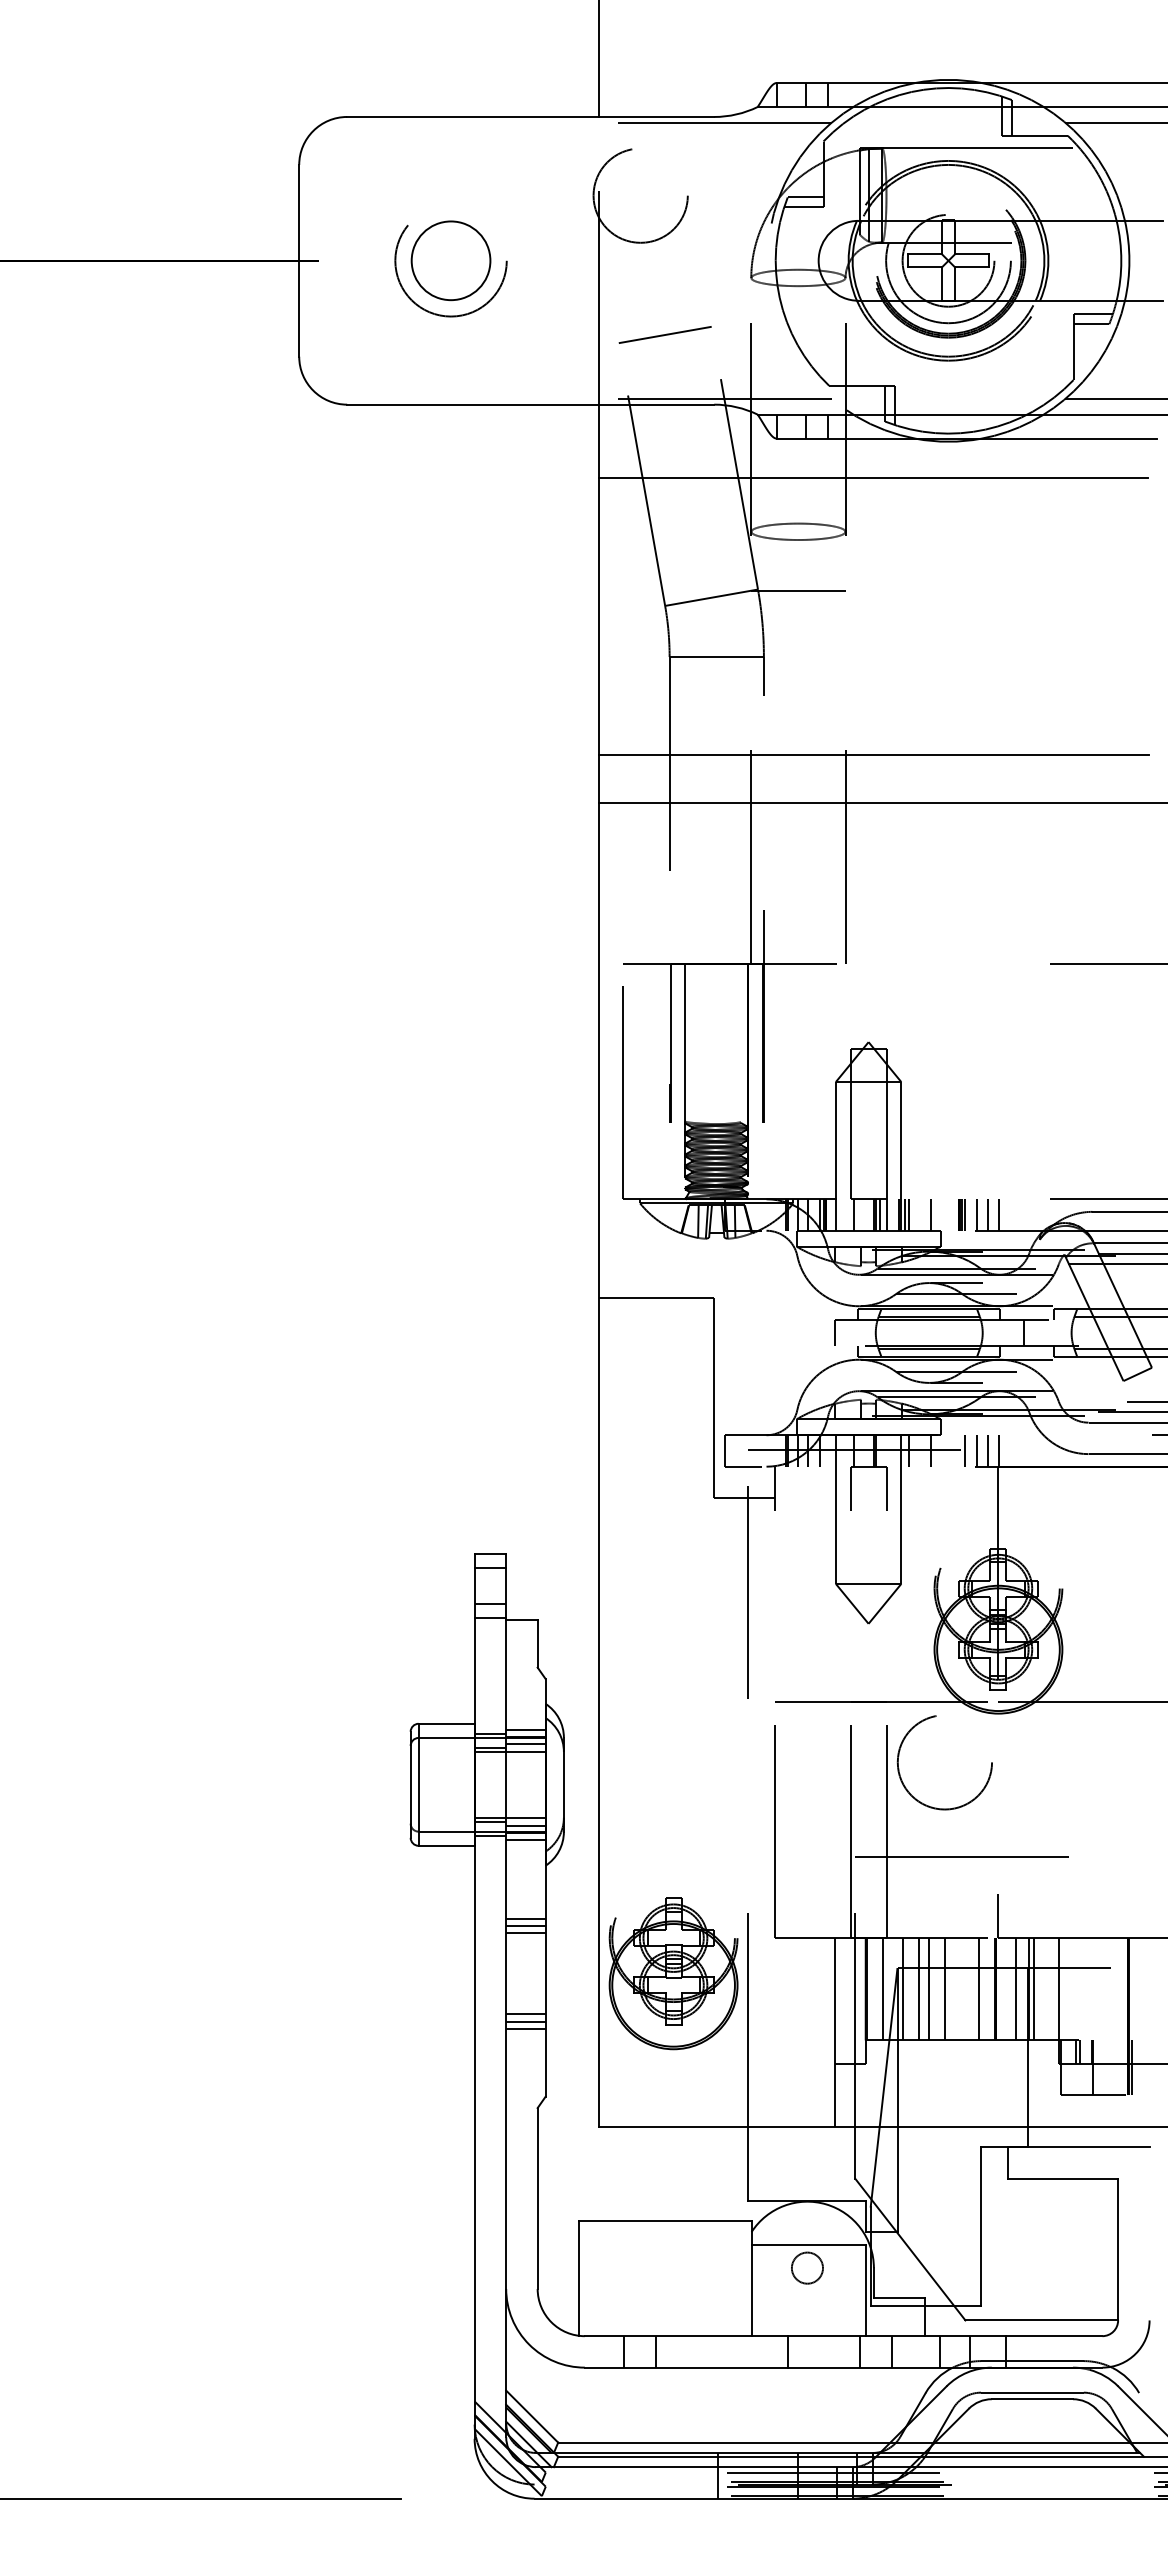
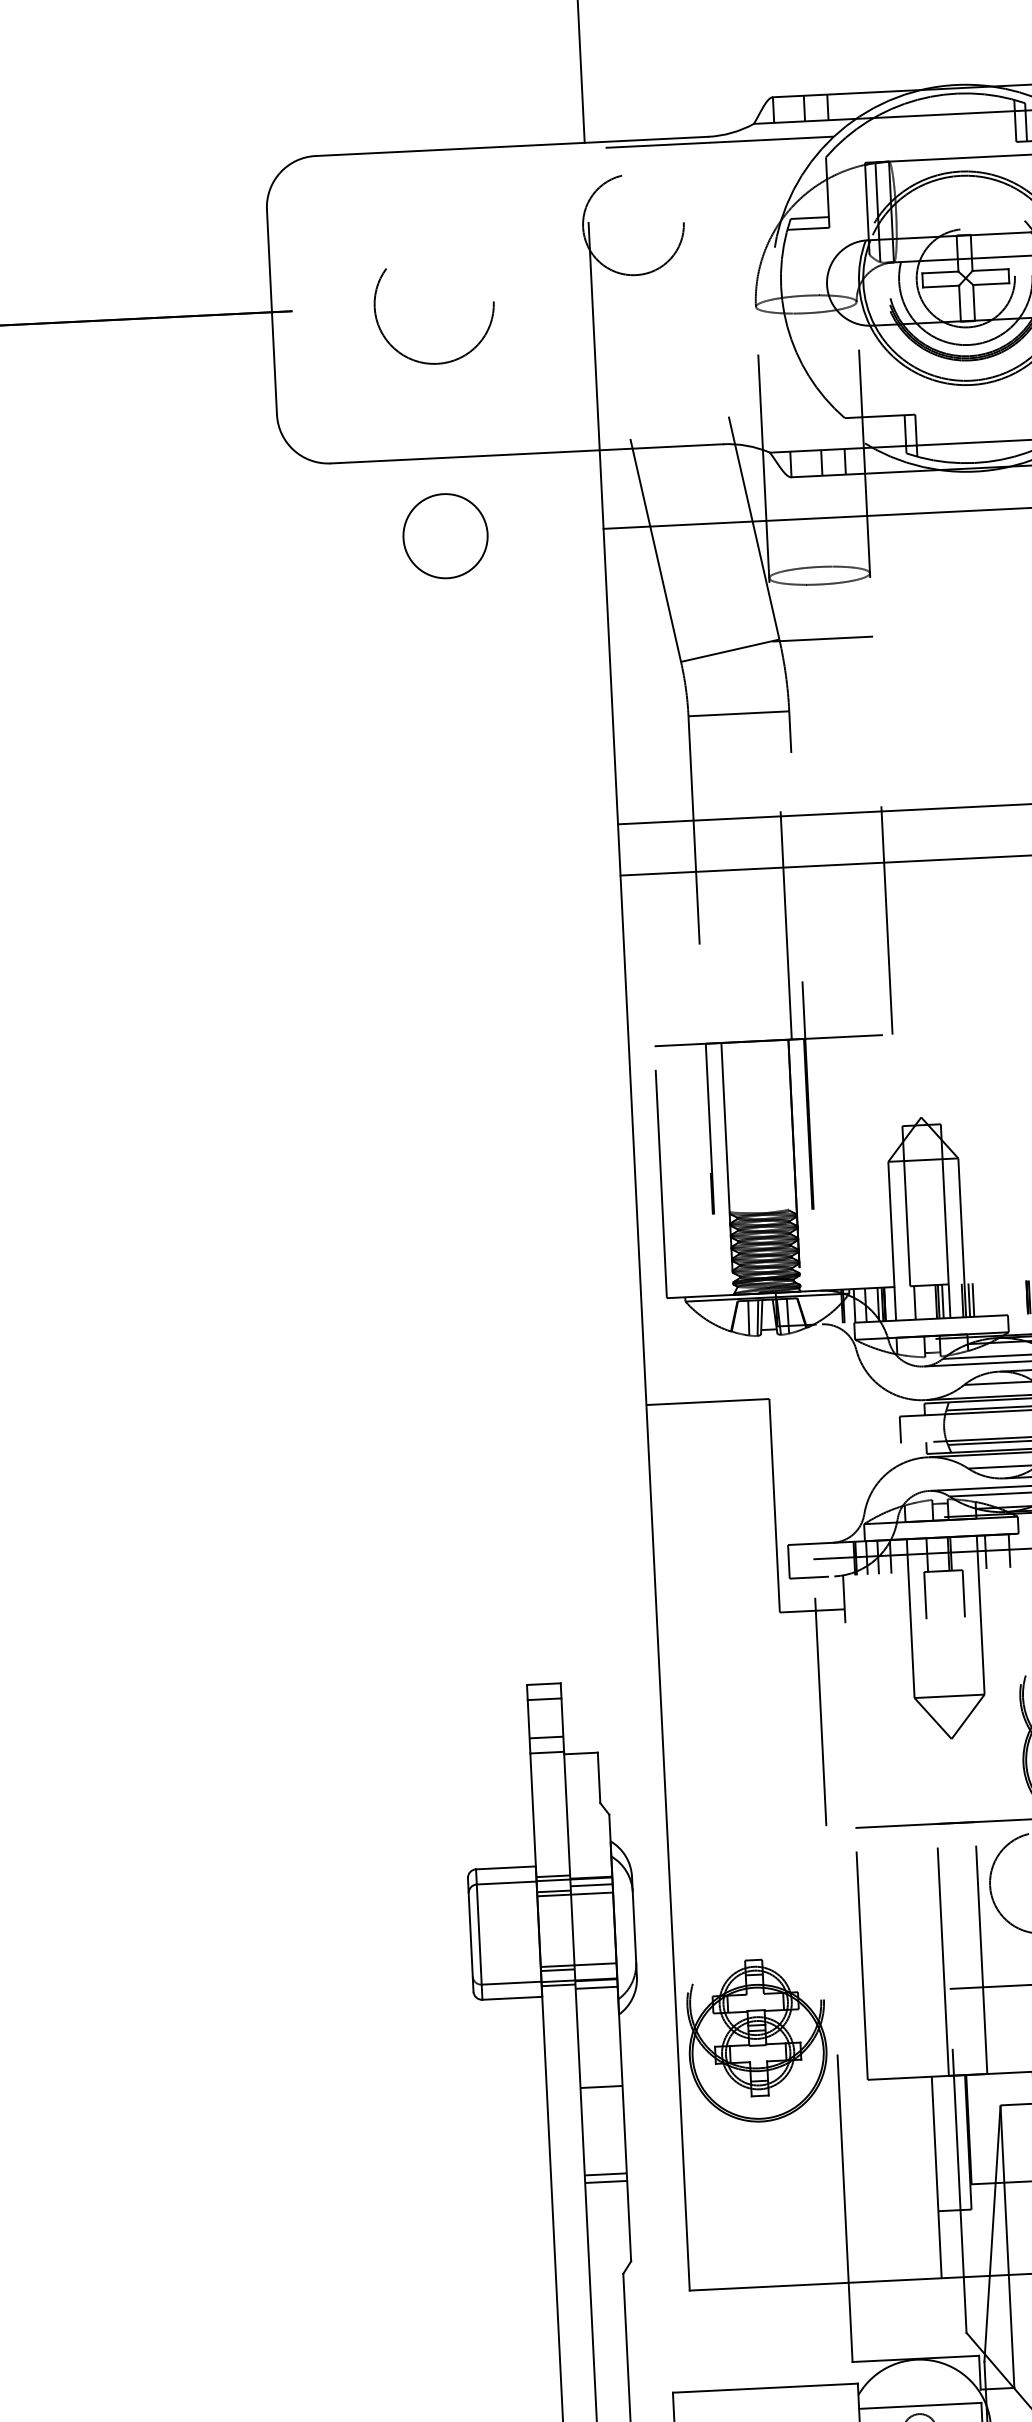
circle: (450, 260) -> (444, 535), moved
line: (664, 334) -> (666, 371), removed
line: (714, 399) -> (722, 438), removed
line: (931, 1214) -> (997, 1298), removed
line: (525, 1729) -> (590, 1869), removed
line: (525, 1825) -> (595, 1972), removed
line: (525, 1918) -> (600, 2071), removed
line: (525, 1925) -> (600, 2079), removed
part: (673, 1973) -> (757, 2040), moved
line: (882, 1989) -> (985, 2129), removed
line: (903, 1989) -> (1008, 2127), removed
line: (918, 1989) -> (1024, 2127), removed
line: (525, 2028) -> (606, 2189), removed

